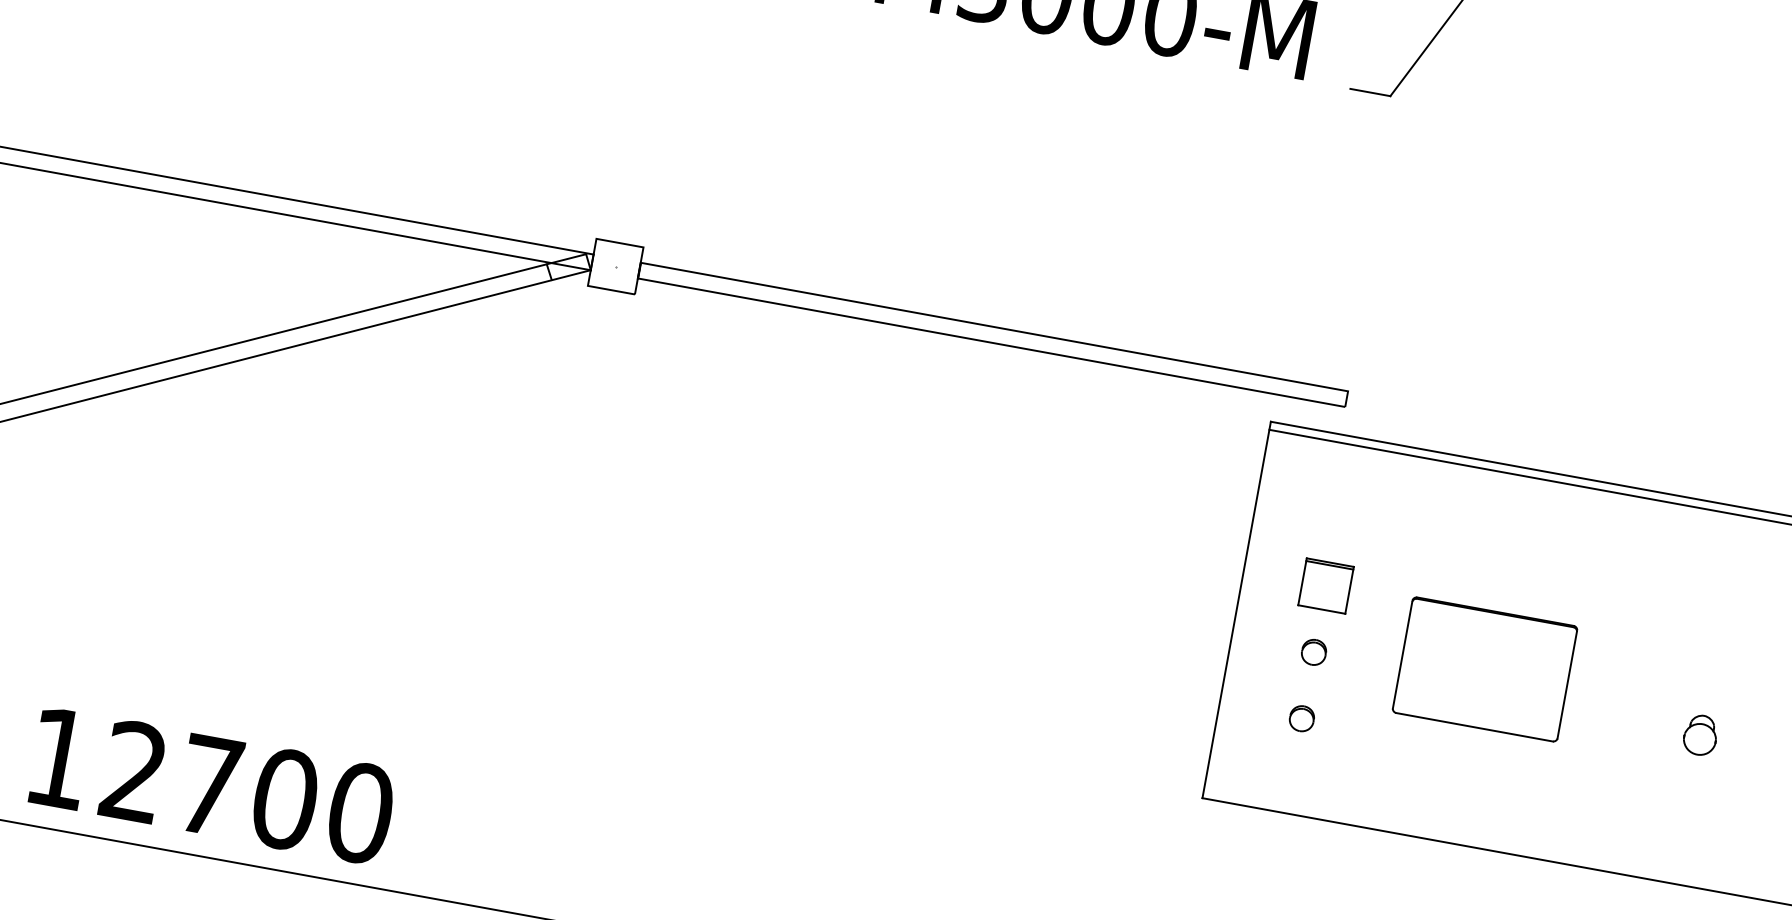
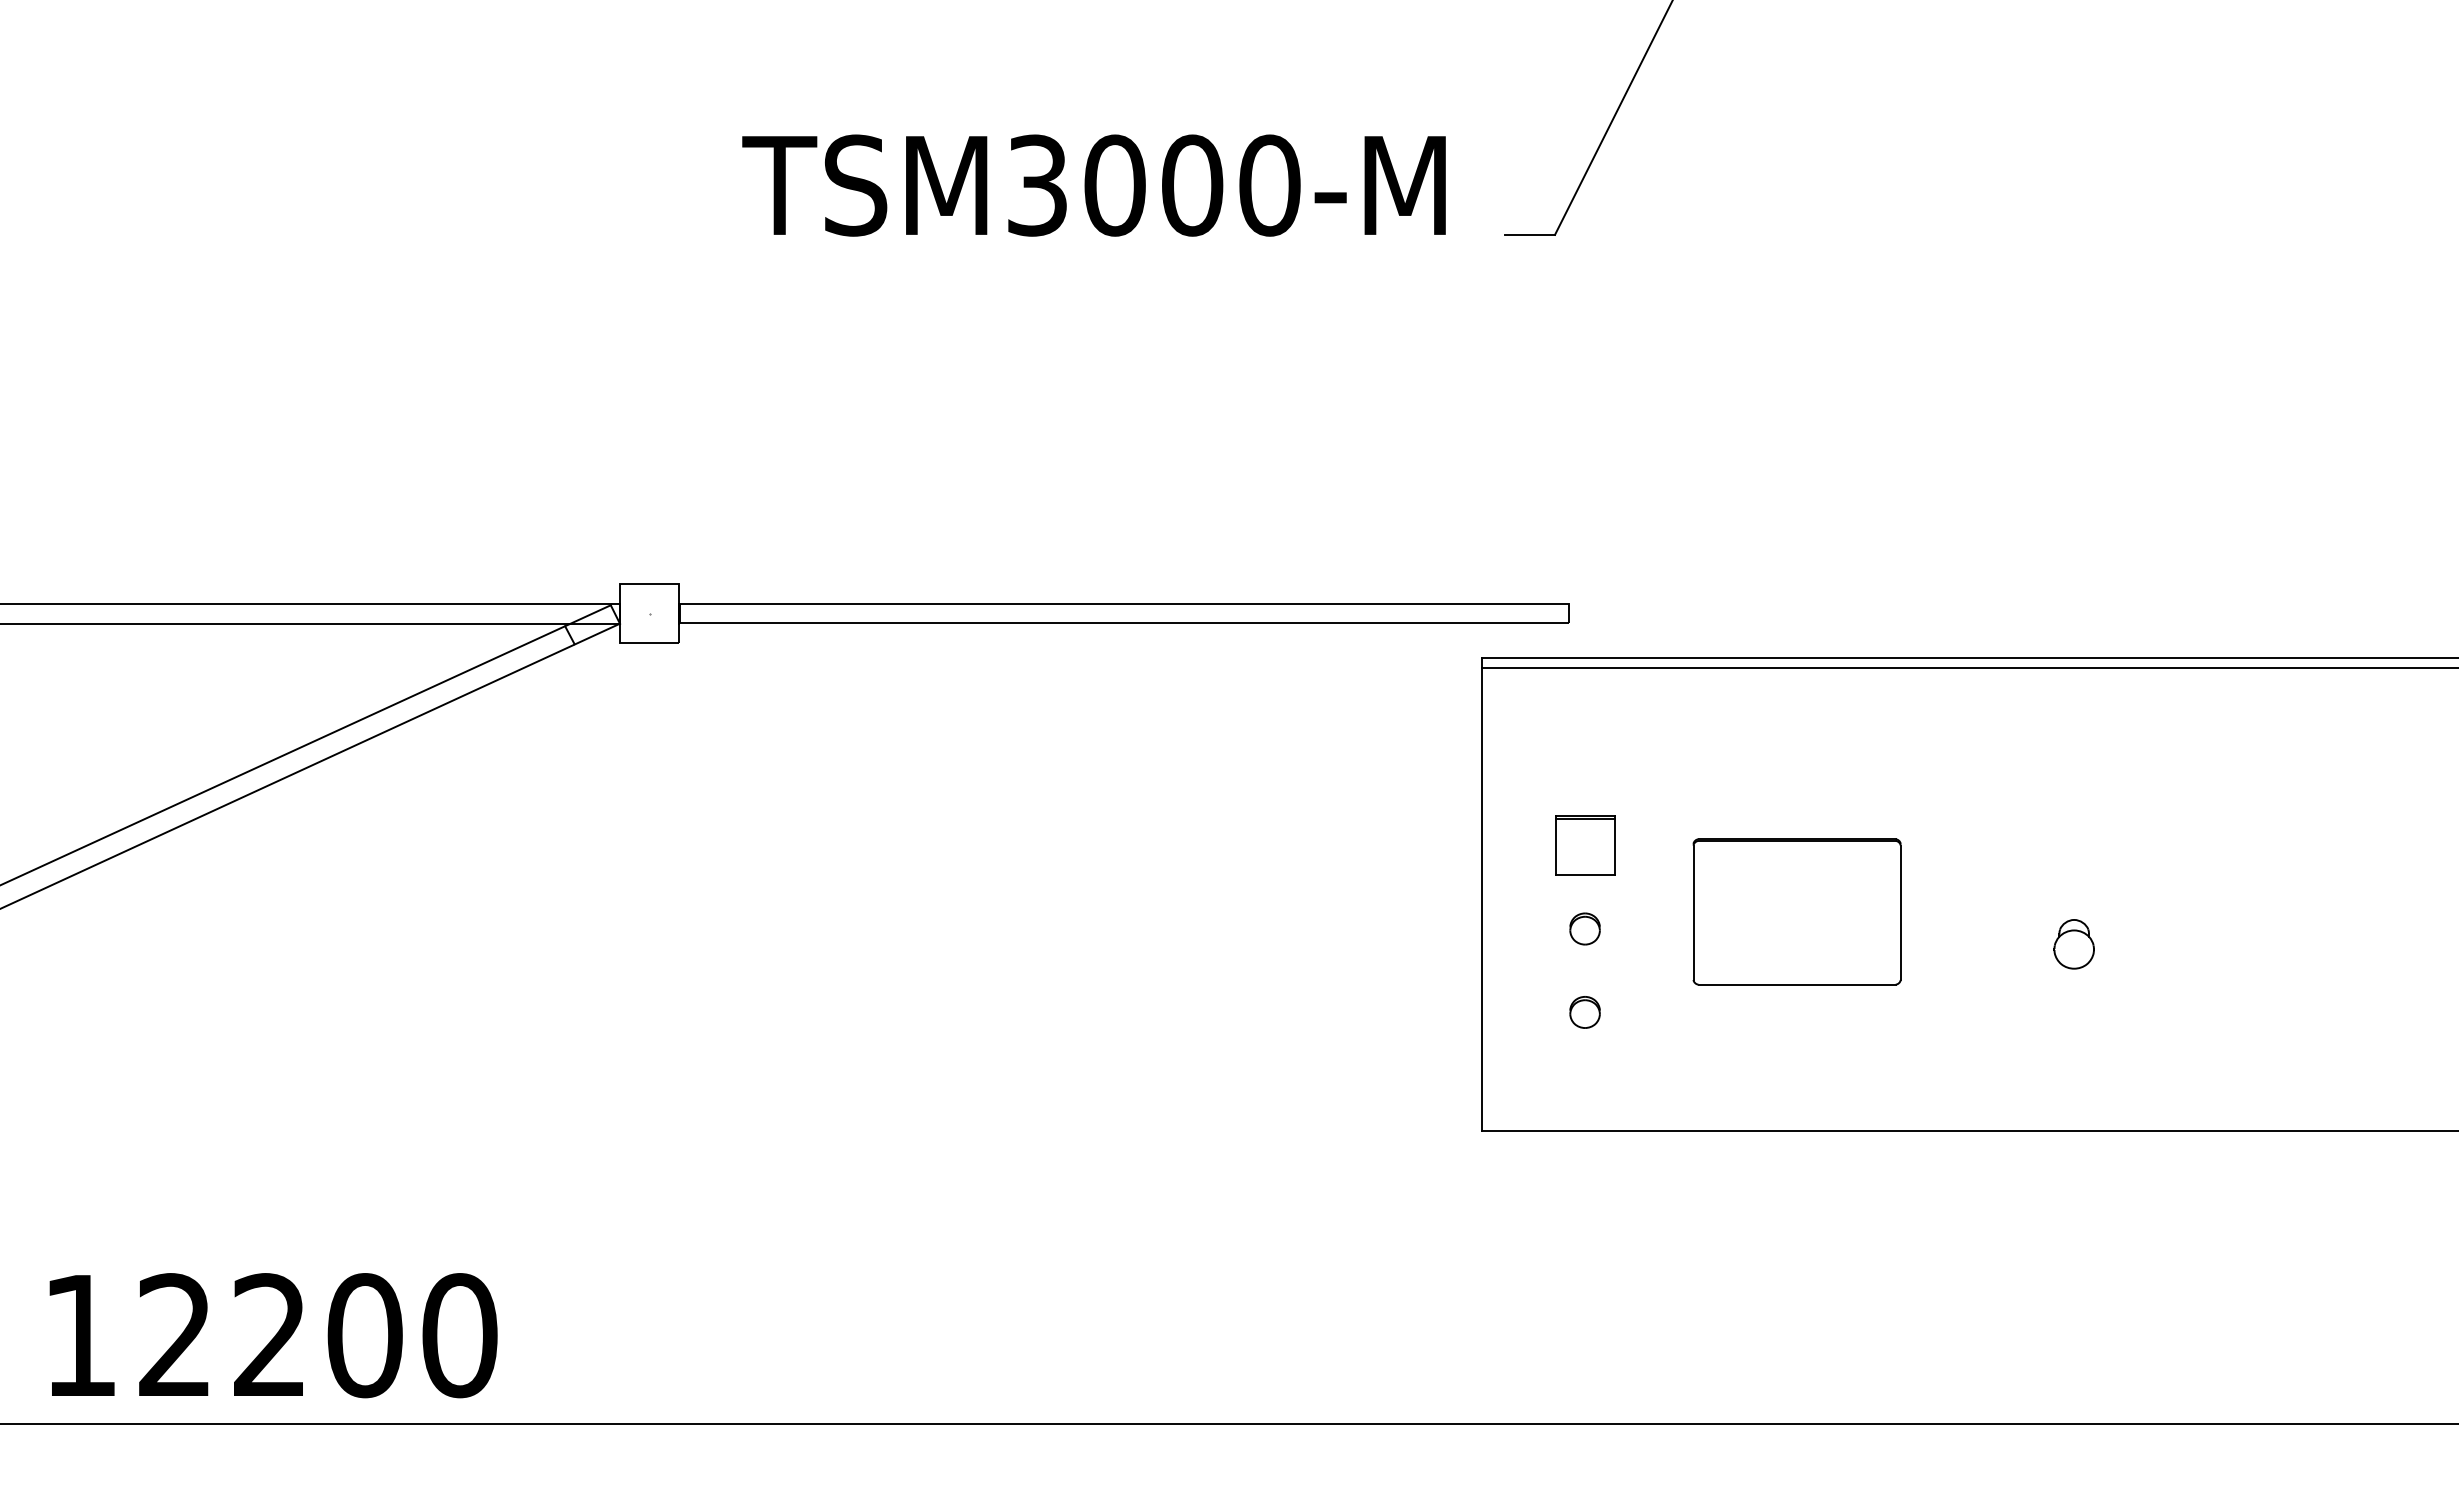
text: (209, 784) -> (269, 1334), 12700 -> 12200

